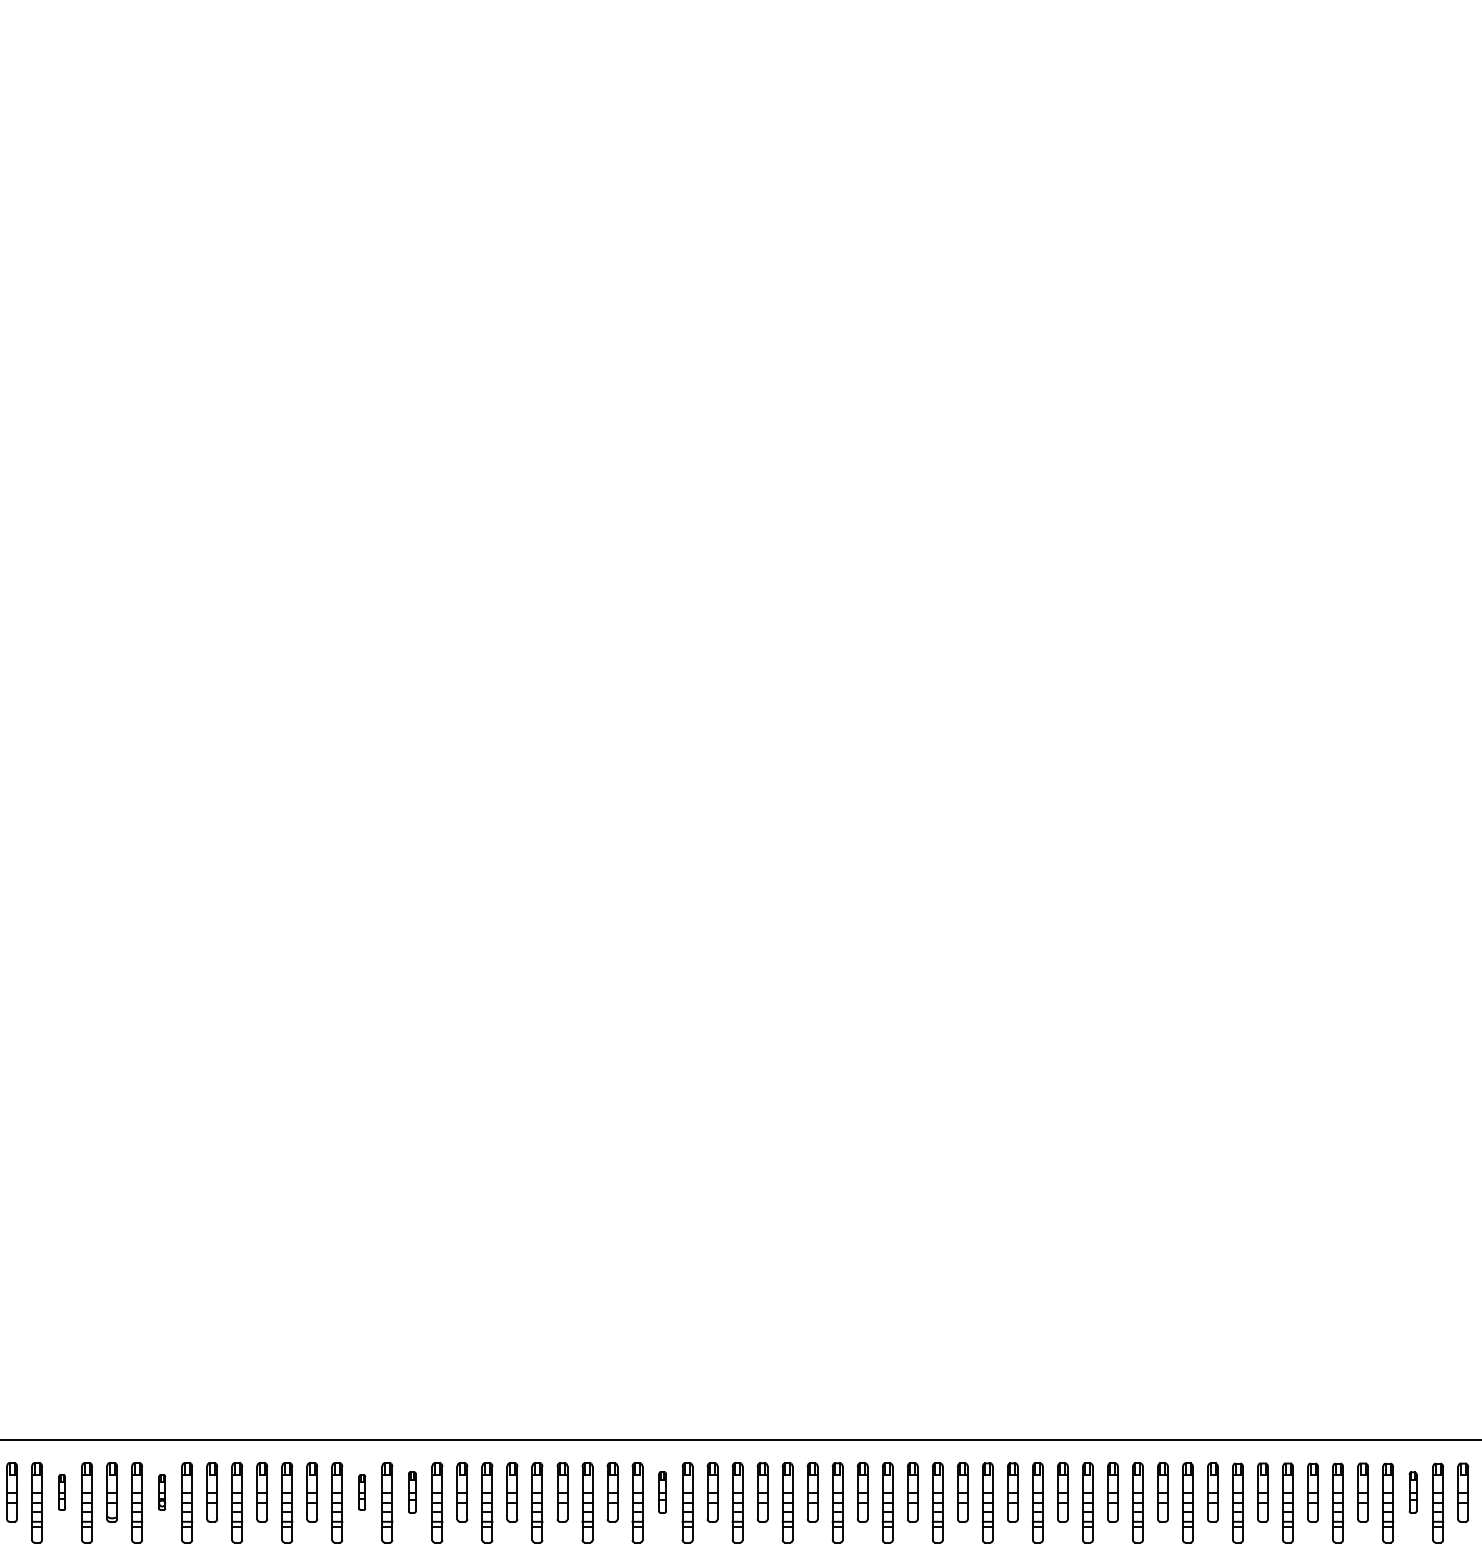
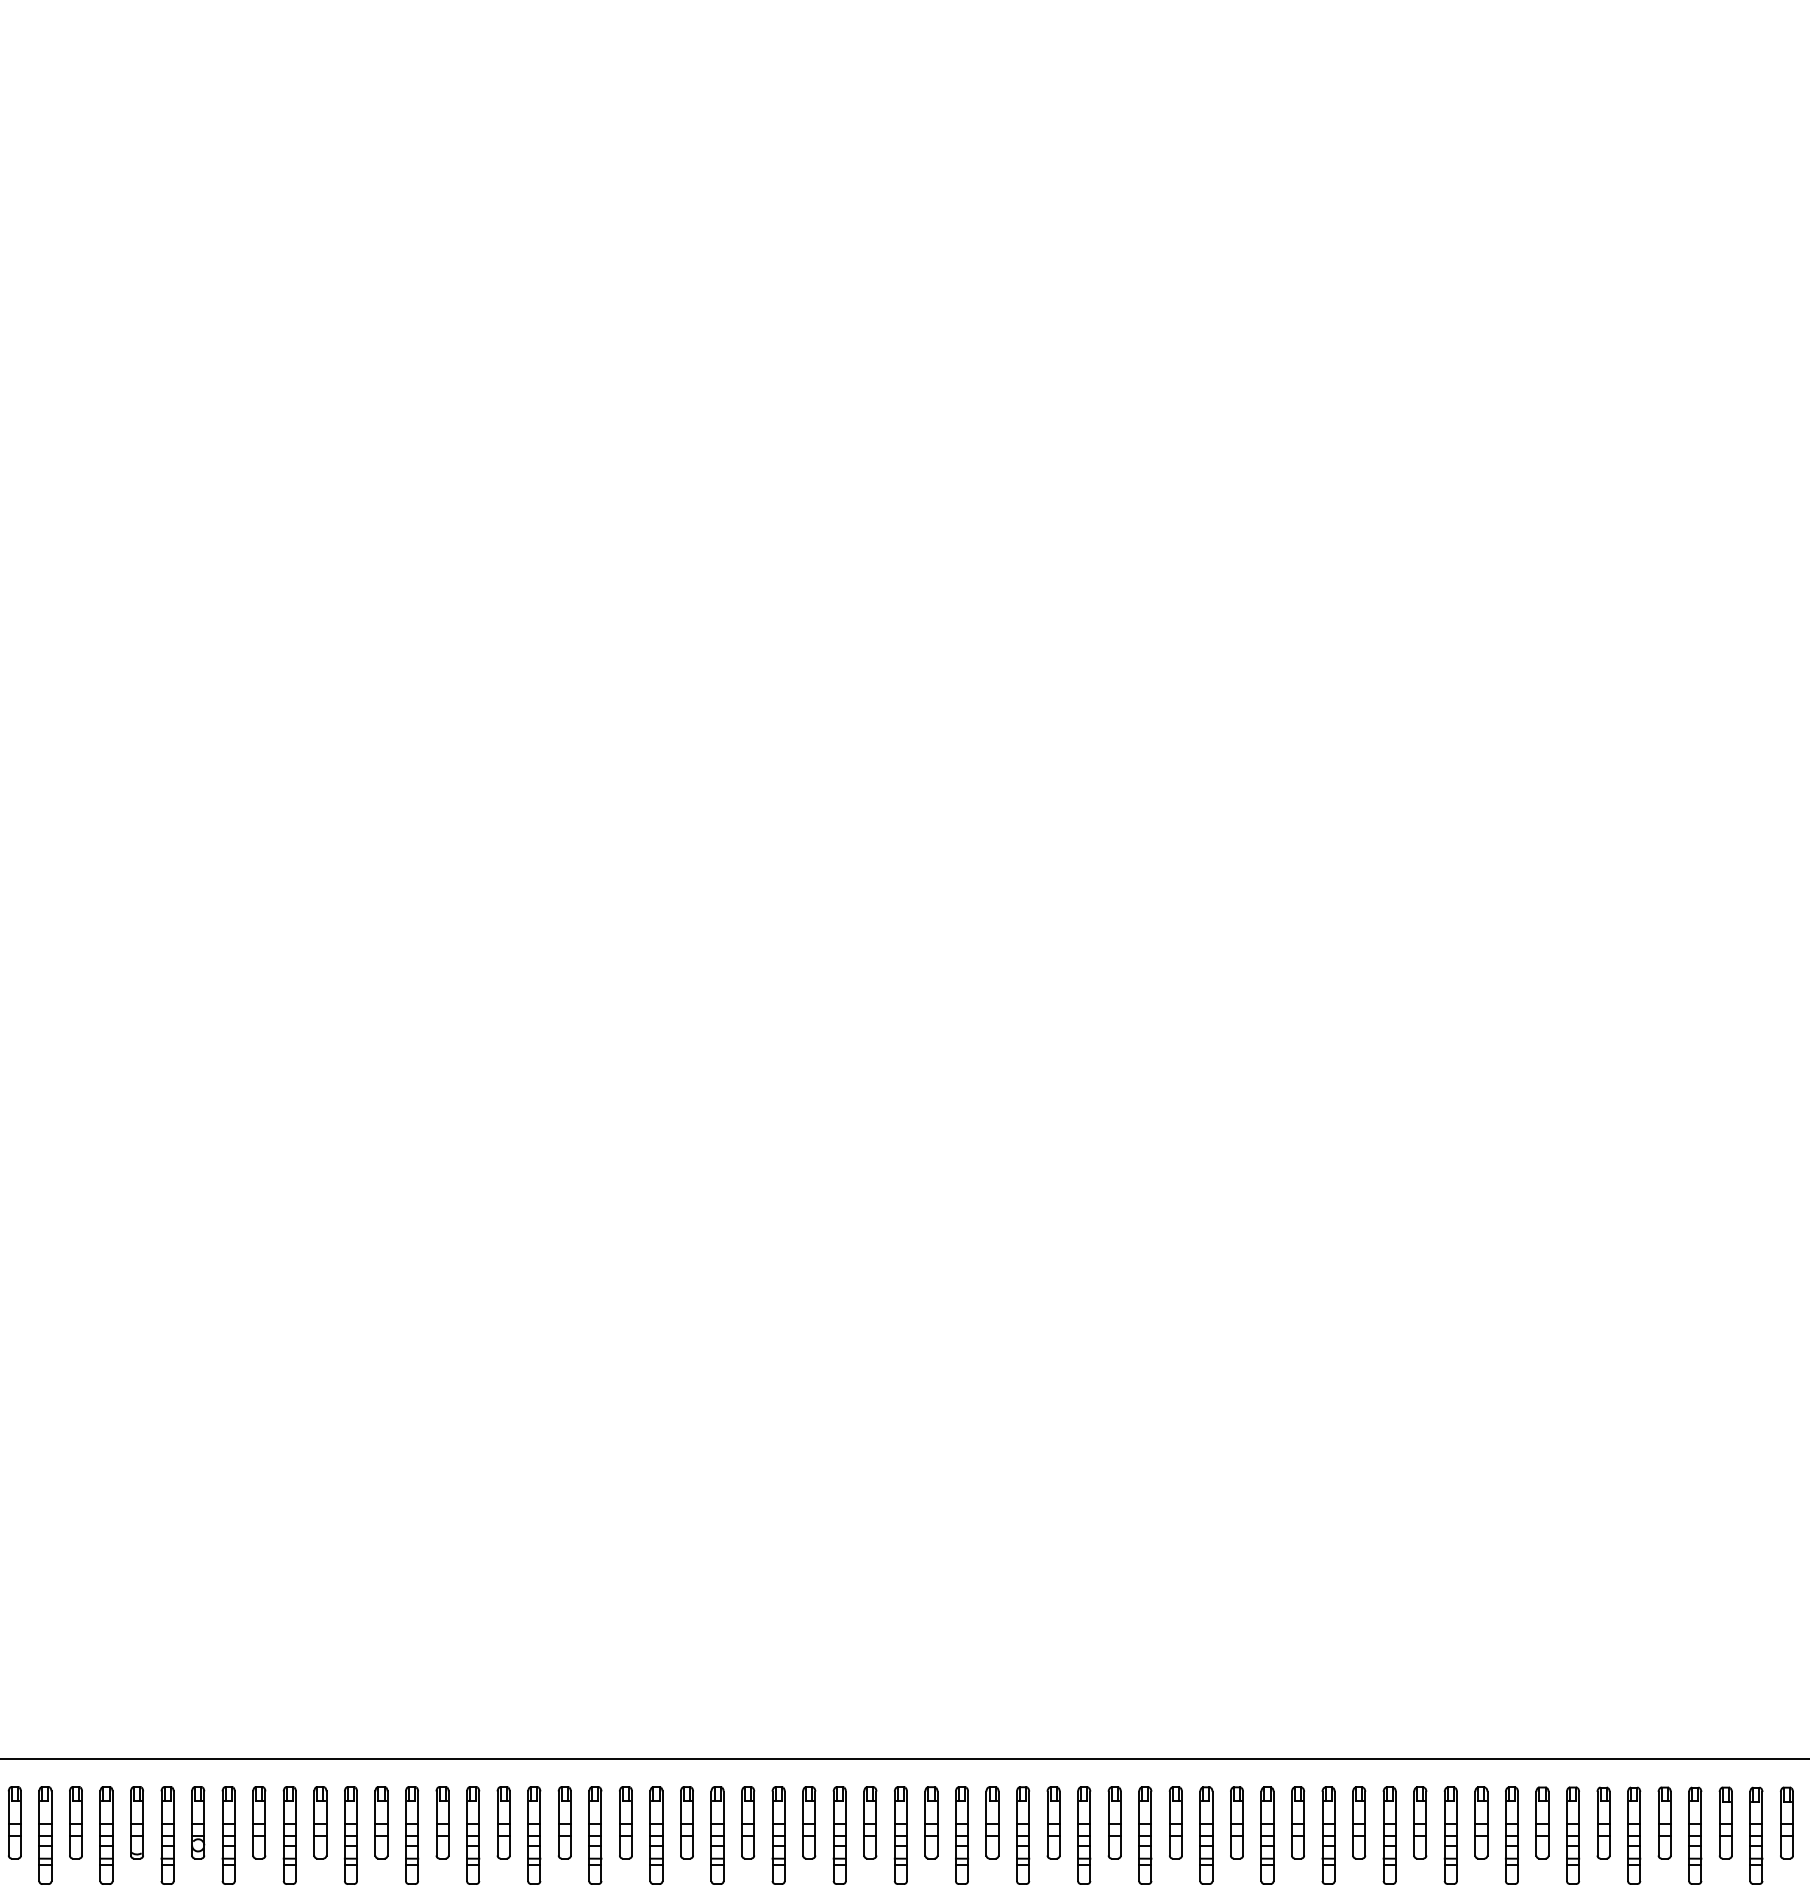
part: (61, 1492) -> (75, 1822), size x1.67
part: (162, 1492) -> (198, 1822), size x1.67
part: (362, 1492) -> (442, 1822), size x1.67
part: (412, 1492) -> (503, 1822), size x1.43
part: (662, 1492) -> (809, 1822), size x1.43
part: (1412, 1492) -> (1725, 1822), size x1.43

